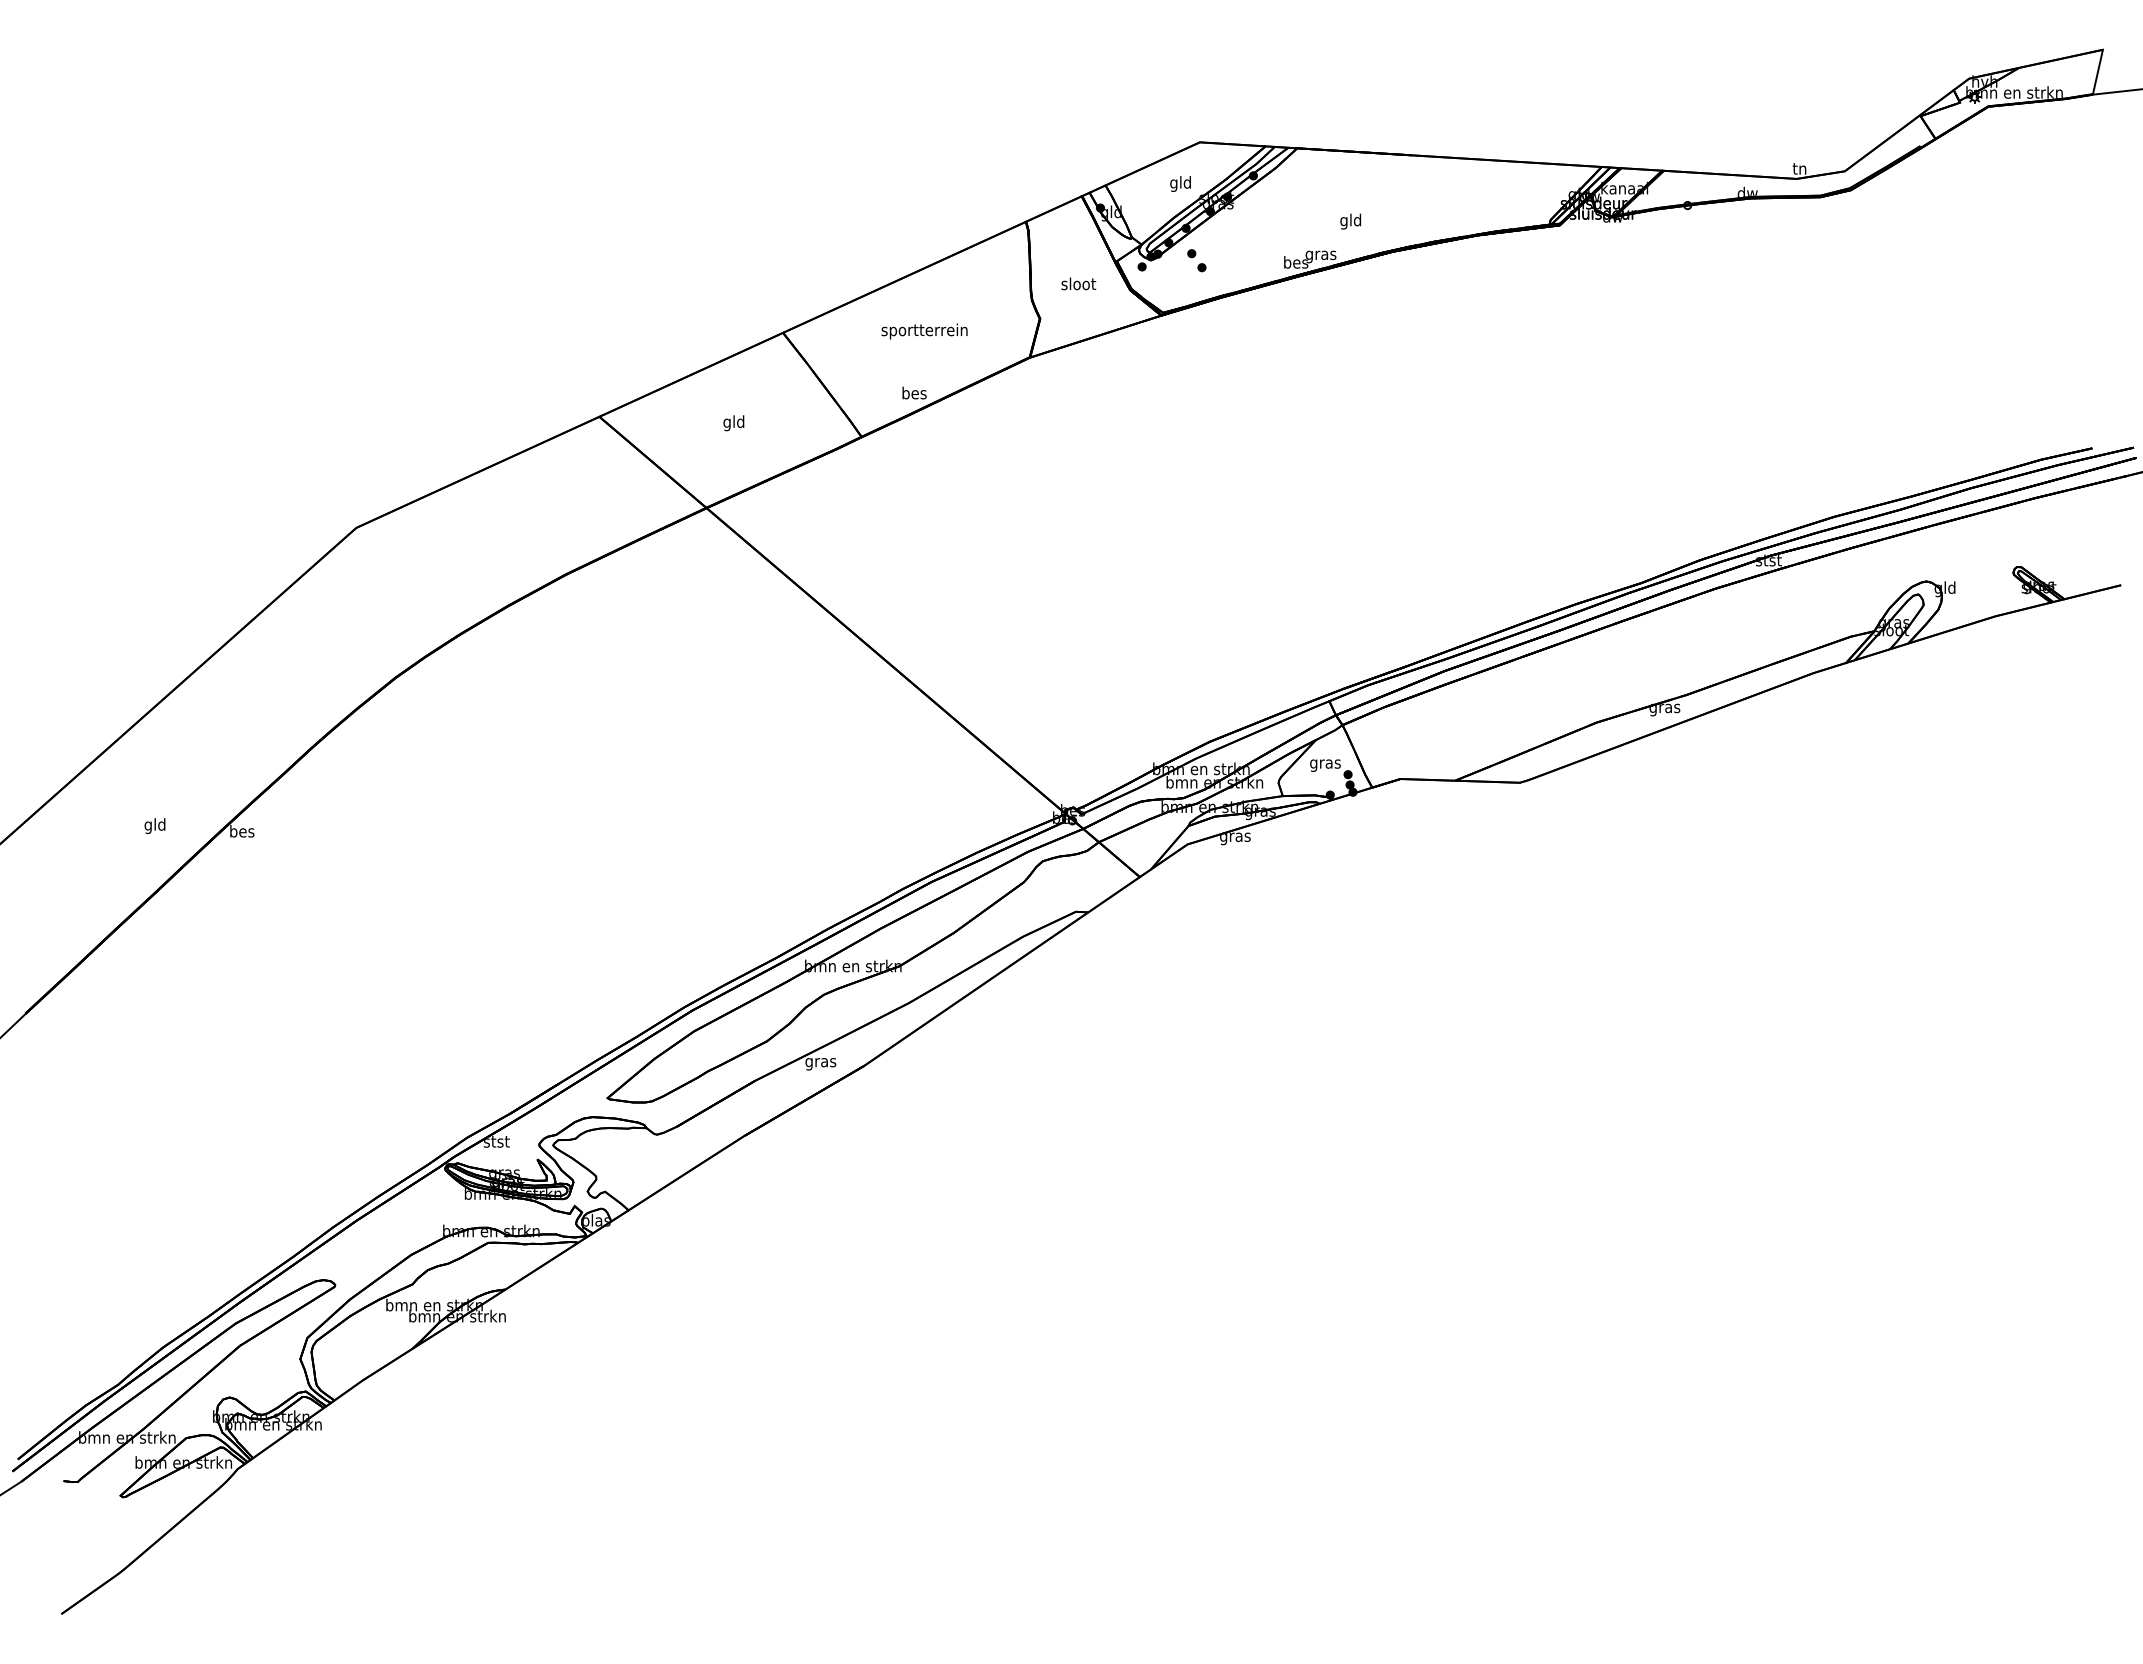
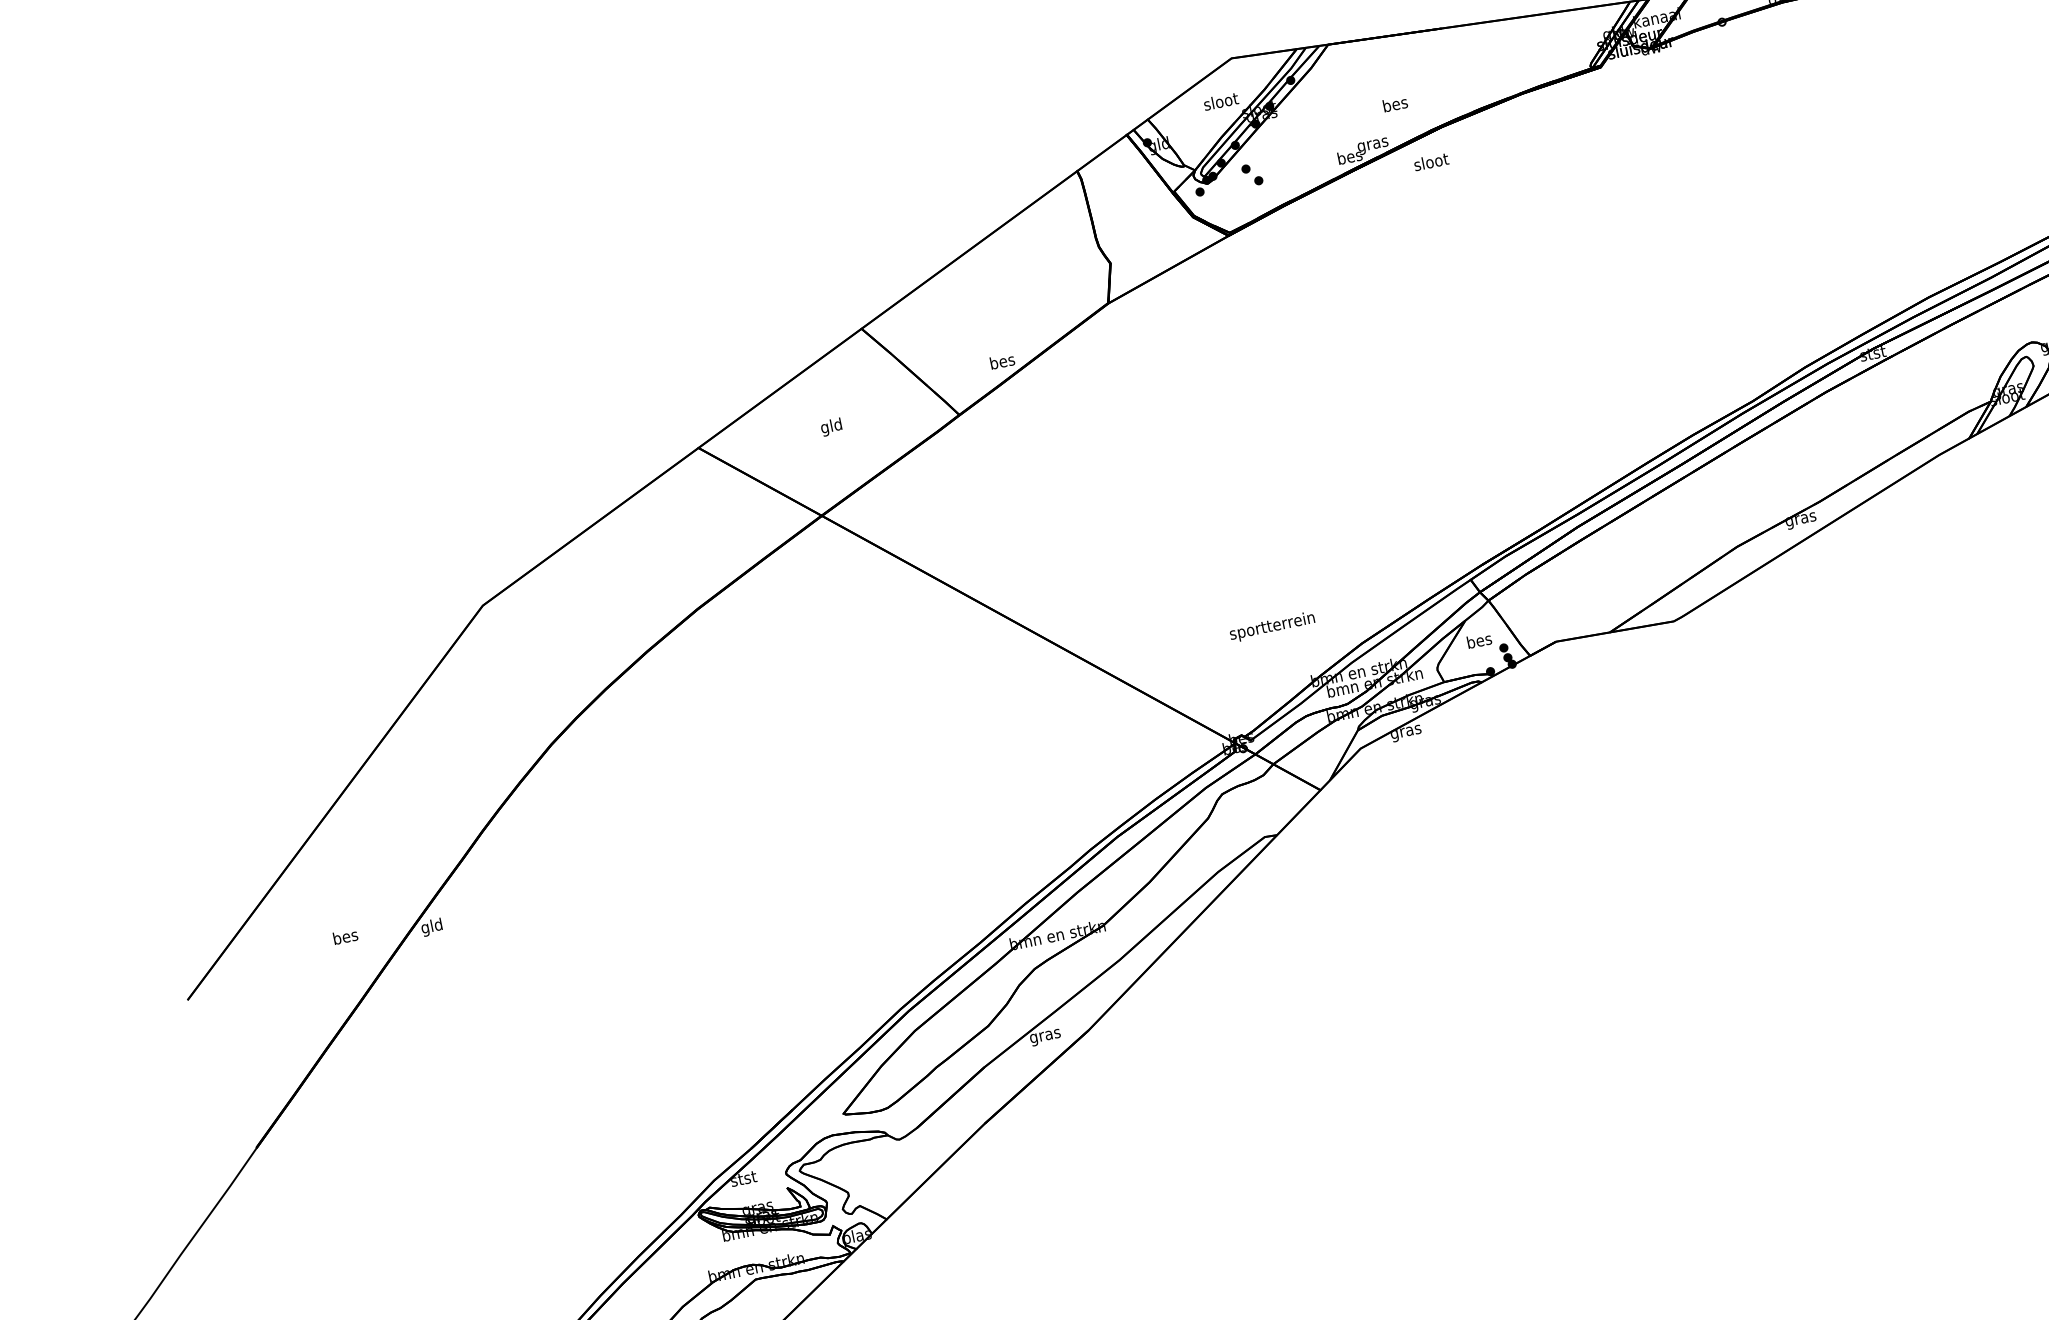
text: (1180, 183) -> (1220, 102), gld -> sloot
text: (1351, 221) -> (1395, 105), gld -> bes
text: (1078, 283) -> (1430, 161), moved
text: (924, 331) -> (1272, 626), moved
text: (1325, 763) -> (1479, 641), gras -> bes
text: (155, 825) -> (345, 937), gld -> bes
text: (242, 832) -> (432, 926), bes -> gld

